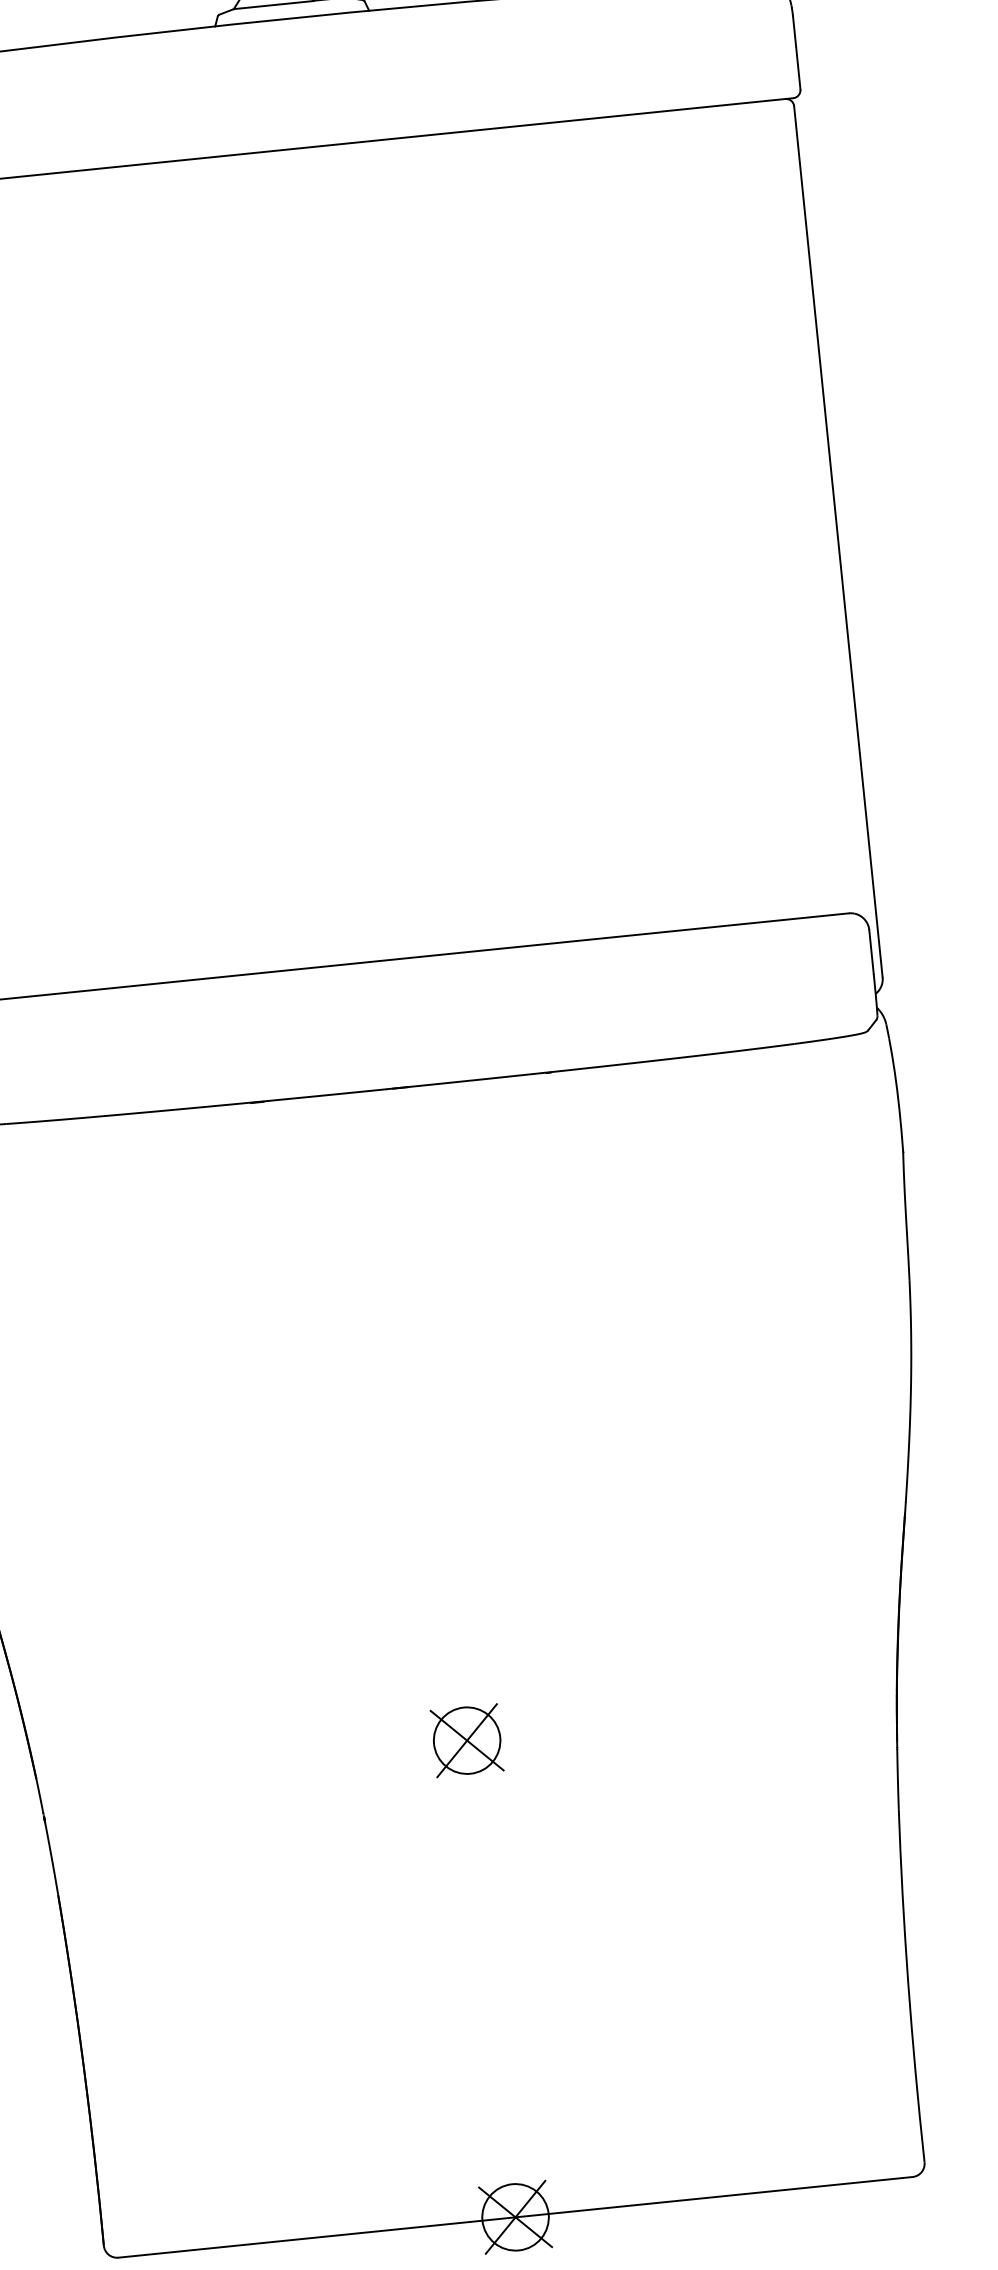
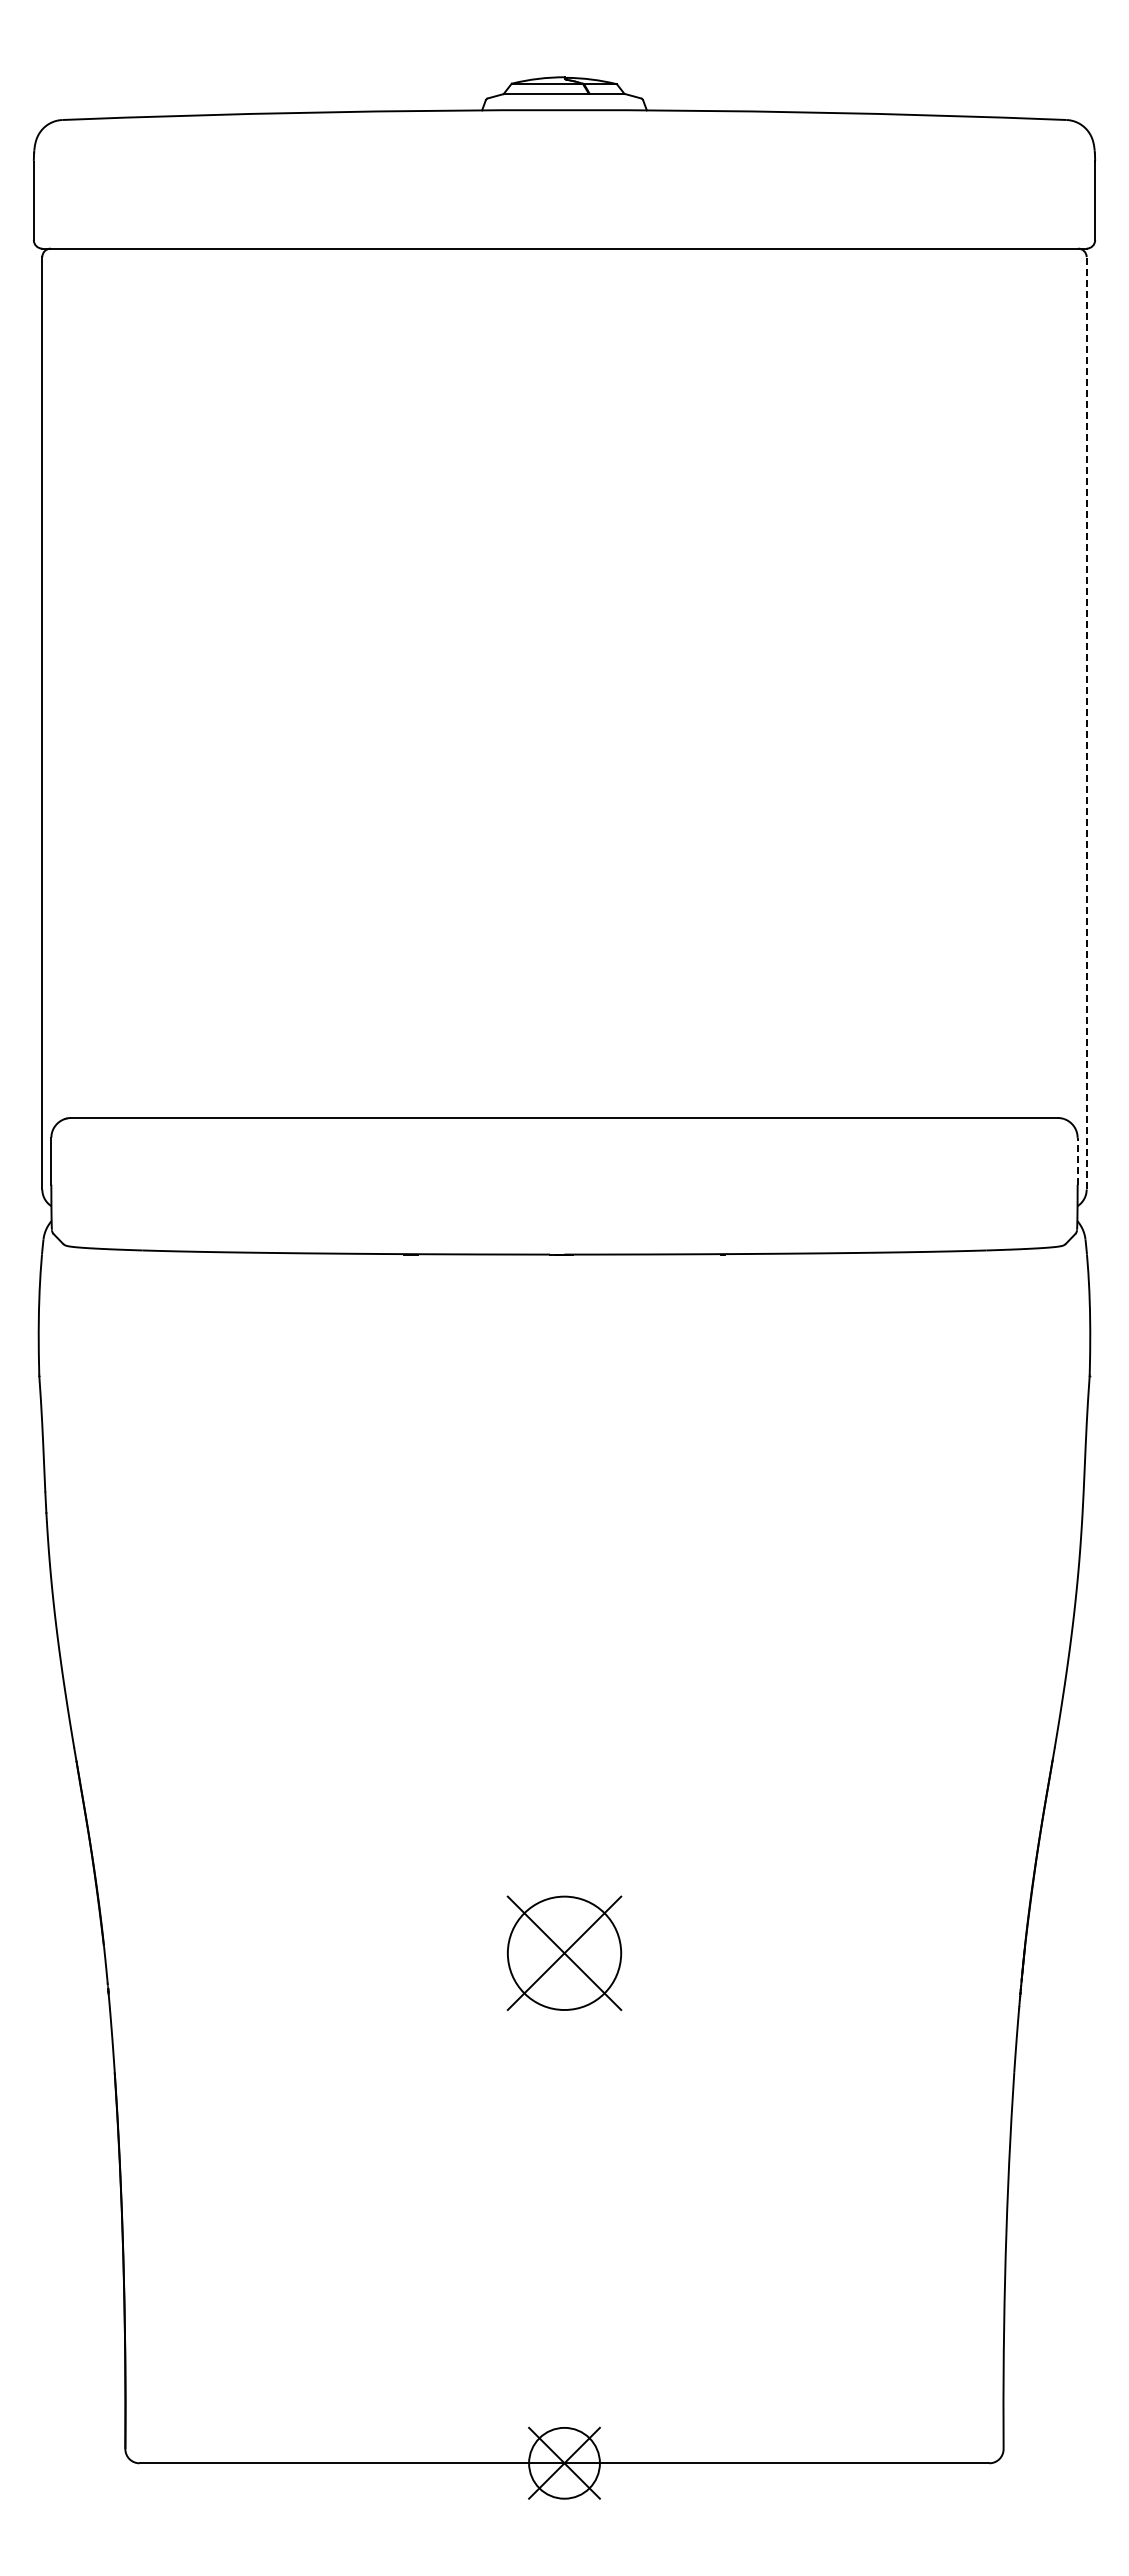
line: (838, 541) -> (1086, 722), solid -> dashed
line: (871, 951) -> (1077, 1160), solid -> dashed
part: (467, 1740) -> (564, 1952), size x1.6

